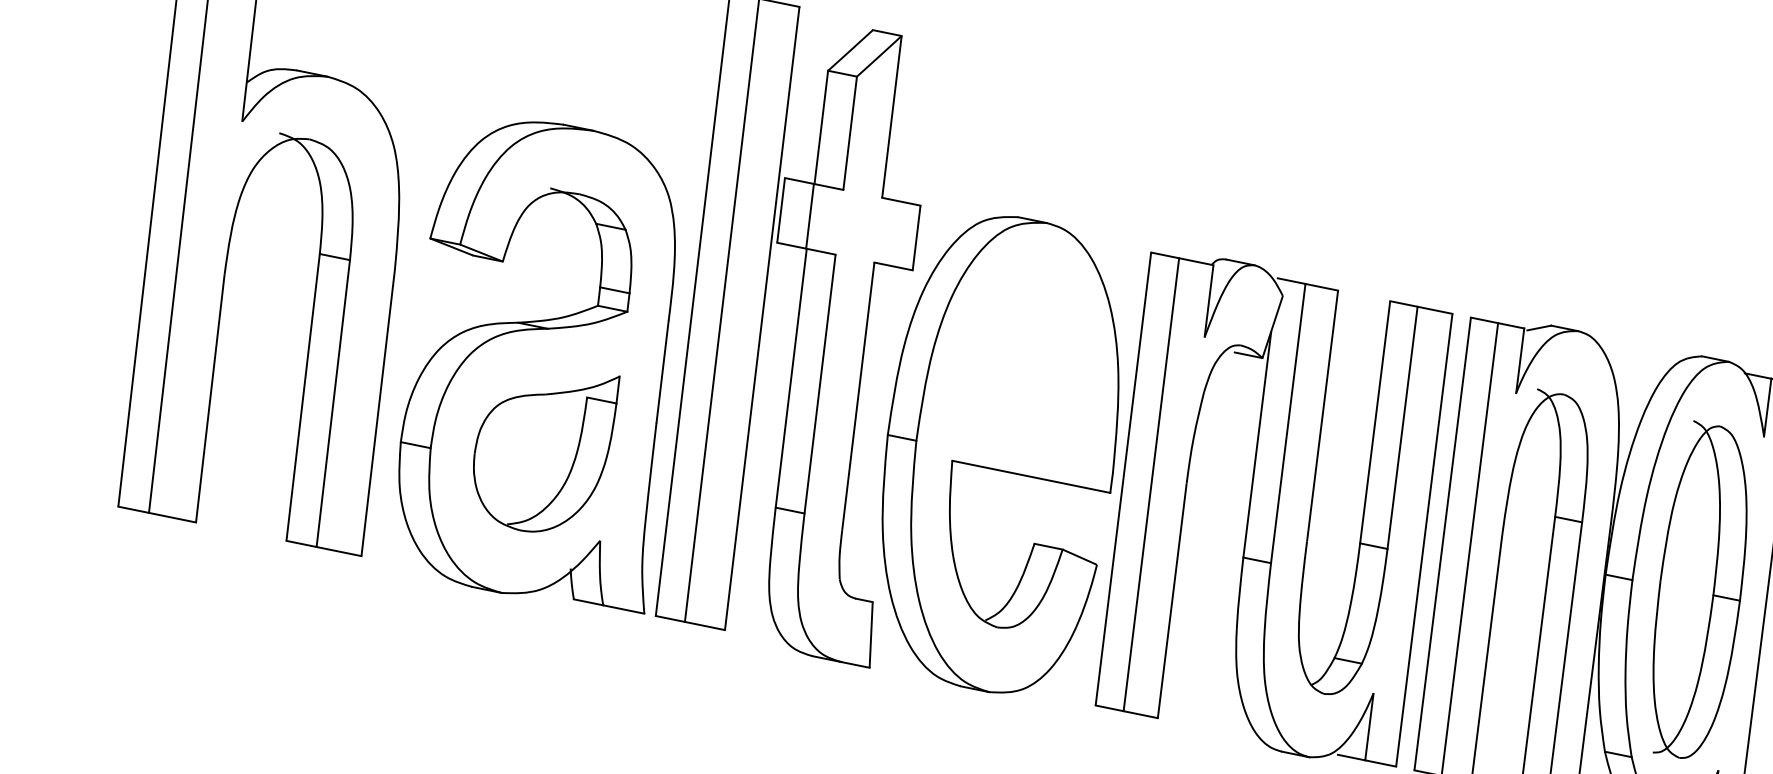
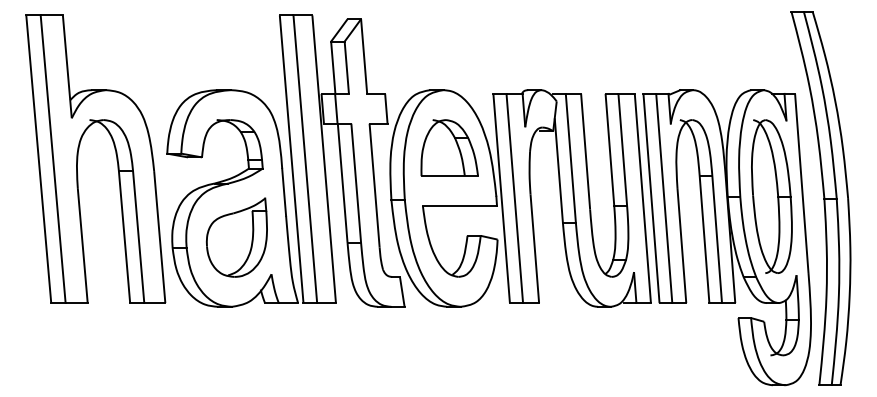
part: (1034, 347) -> (449, 147), added

